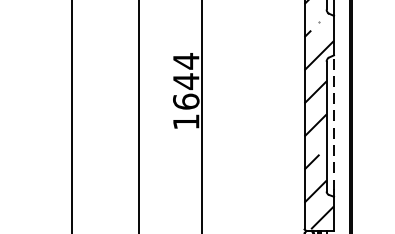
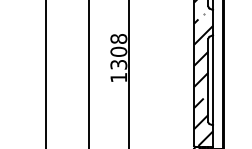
text: (185, 80) -> (118, 51), 1644 -> 1308
line: (333, 121) -> (212, 77), dashed -> solid

